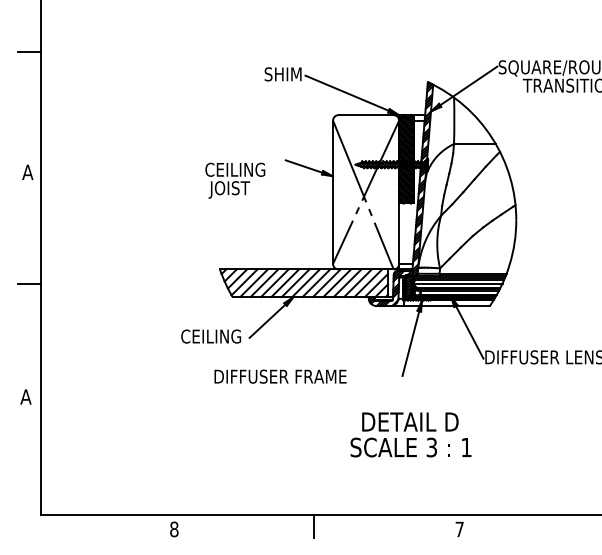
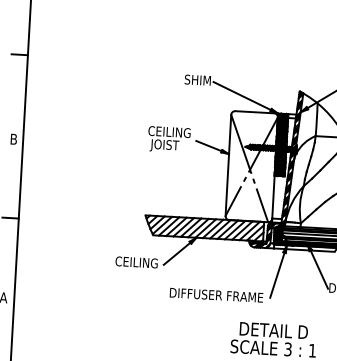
text: (27, 171) -> (13, 138), A -> B
text: (235, 180) -> (169, 139), moved
text: (280, 376) -> (216, 295), moved

